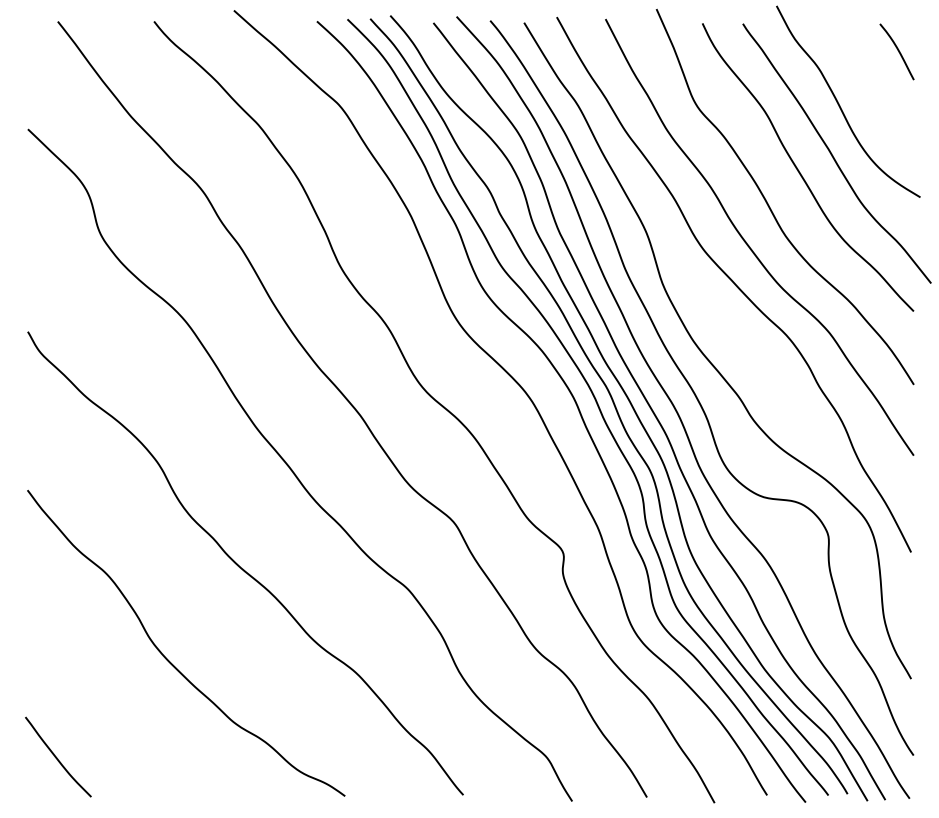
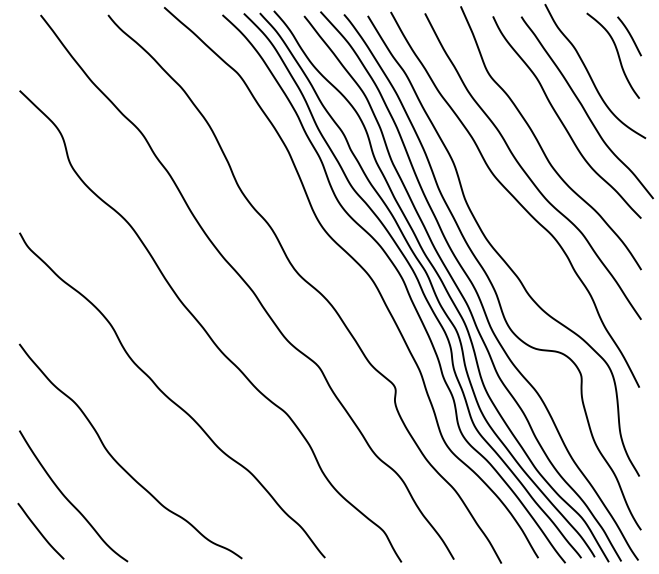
curve: (878, 74) -> (616, 52), added
curve: (98, 713) -> (69, 500), added

